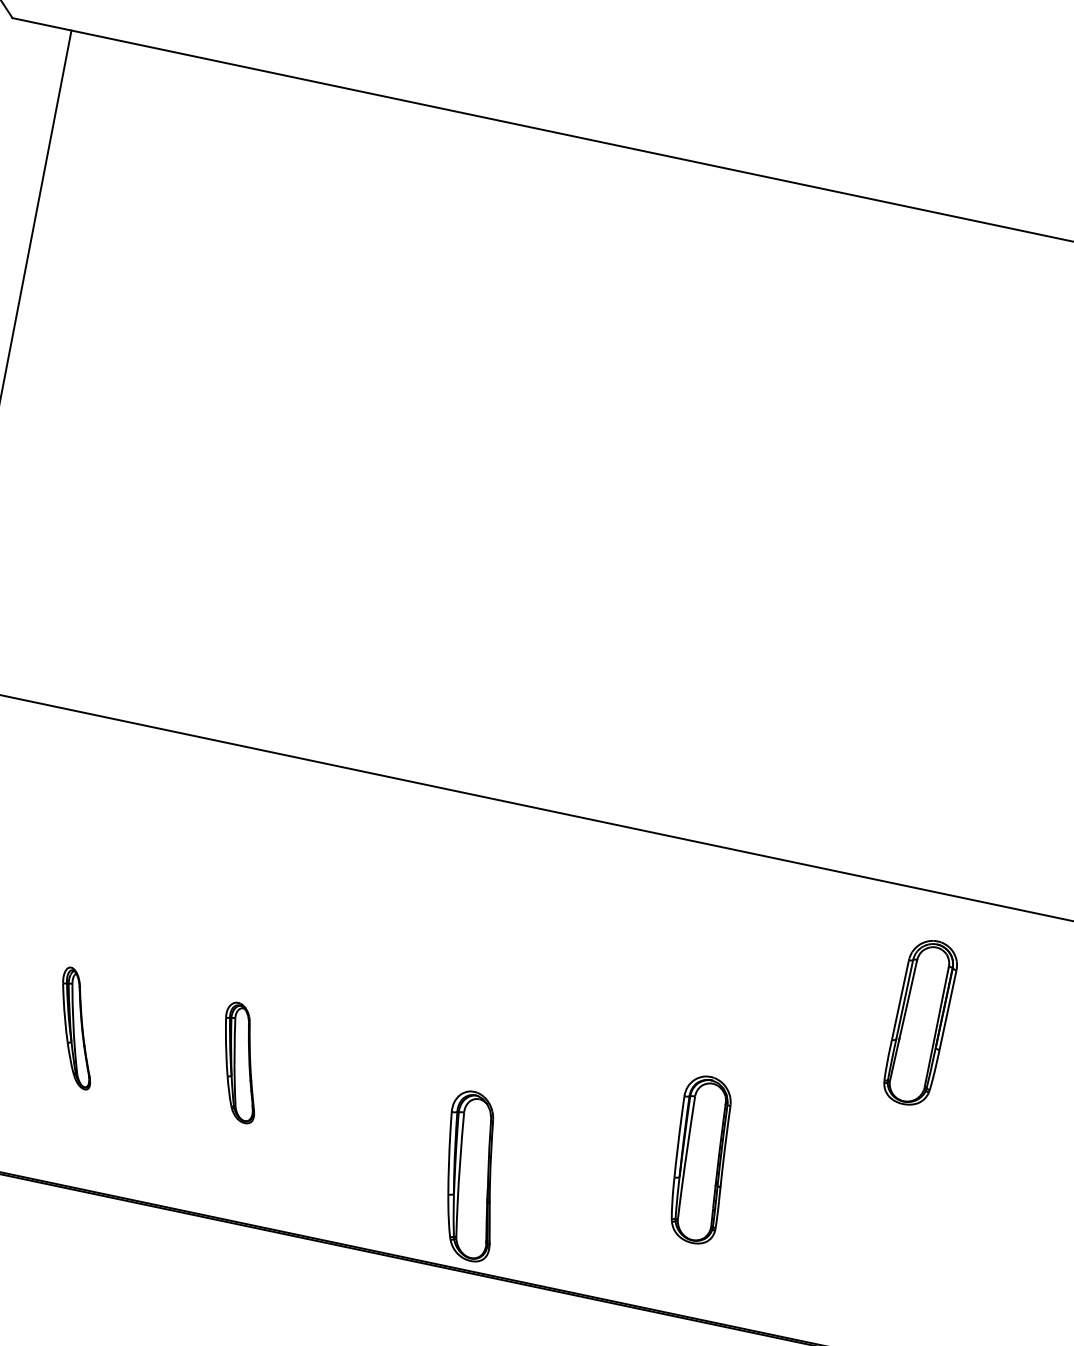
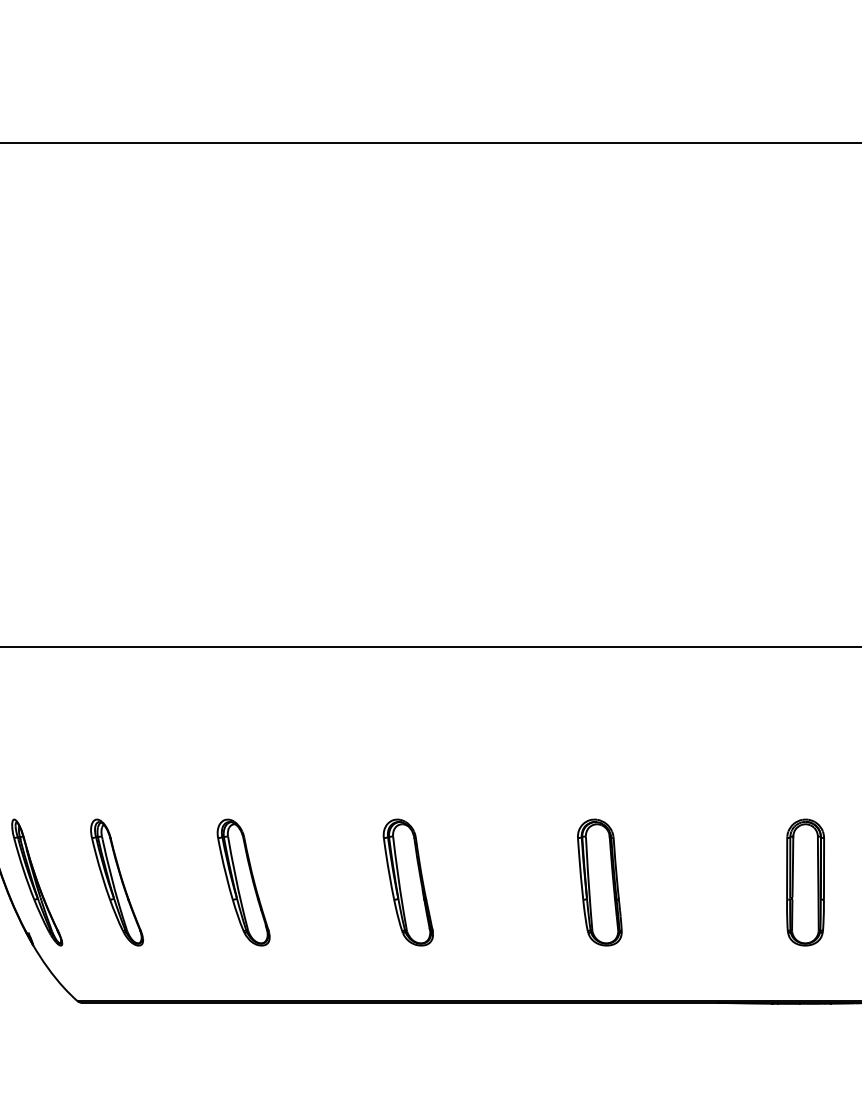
part: (920, 1022) -> (805, 882), moved
part: (76, 1028) -> (116, 882), size x1.43
part: (240, 1062) -> (243, 882), size x1.43
part: (470, 1175) -> (407, 882), moved

